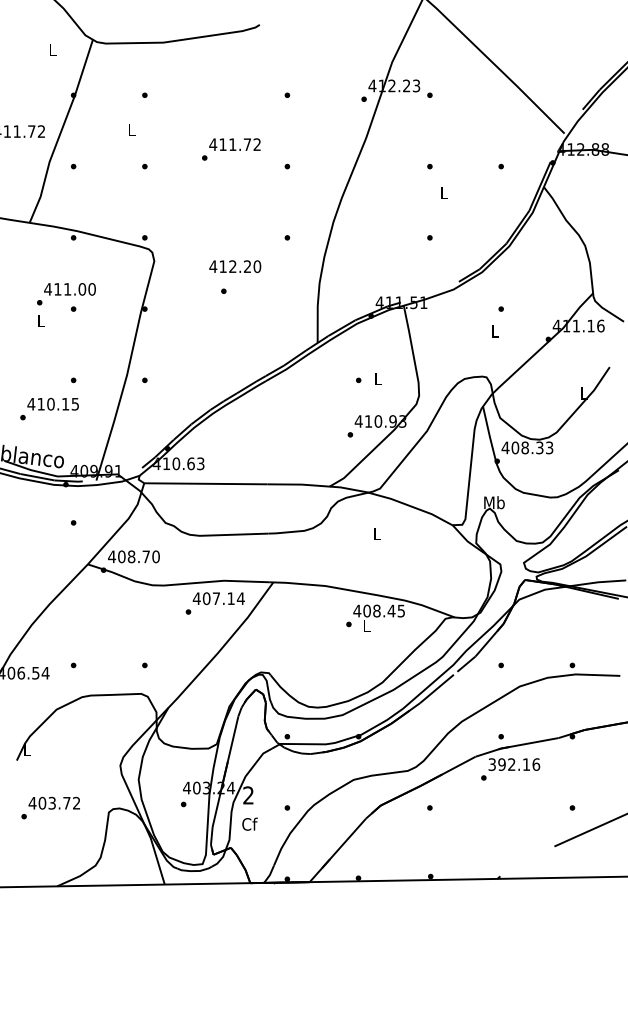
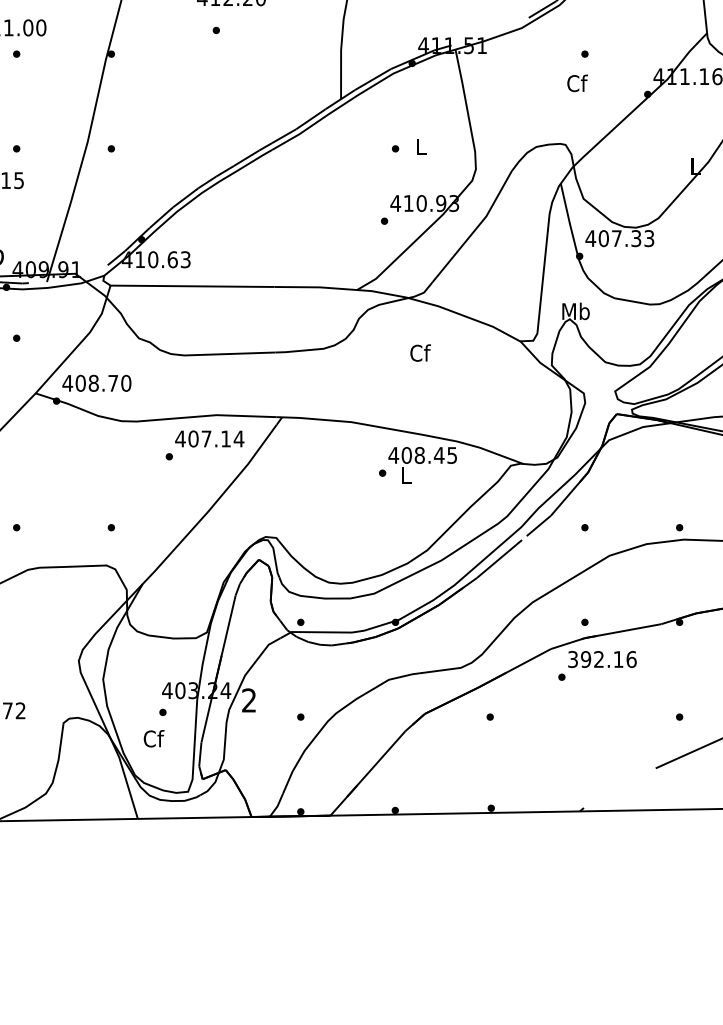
text: (495, 330) -> (577, 82), L -> Cf
text: (524, 447) -> (615, 238), 408.33 -> 407.33
text: (377, 533) -> (420, 352), L -> Cf
text: (249, 823) -> (153, 737), moved

